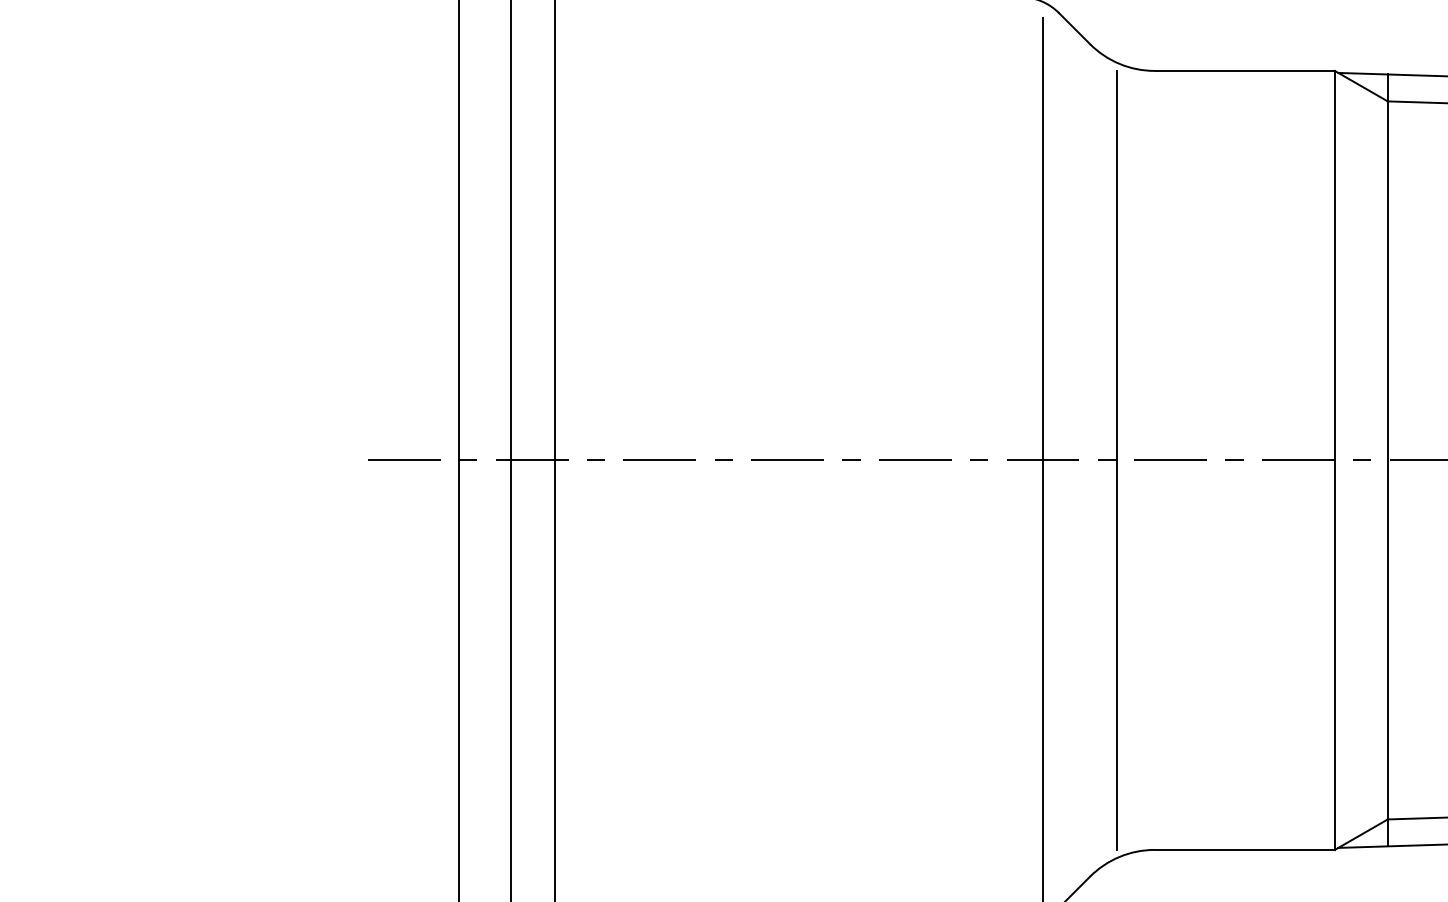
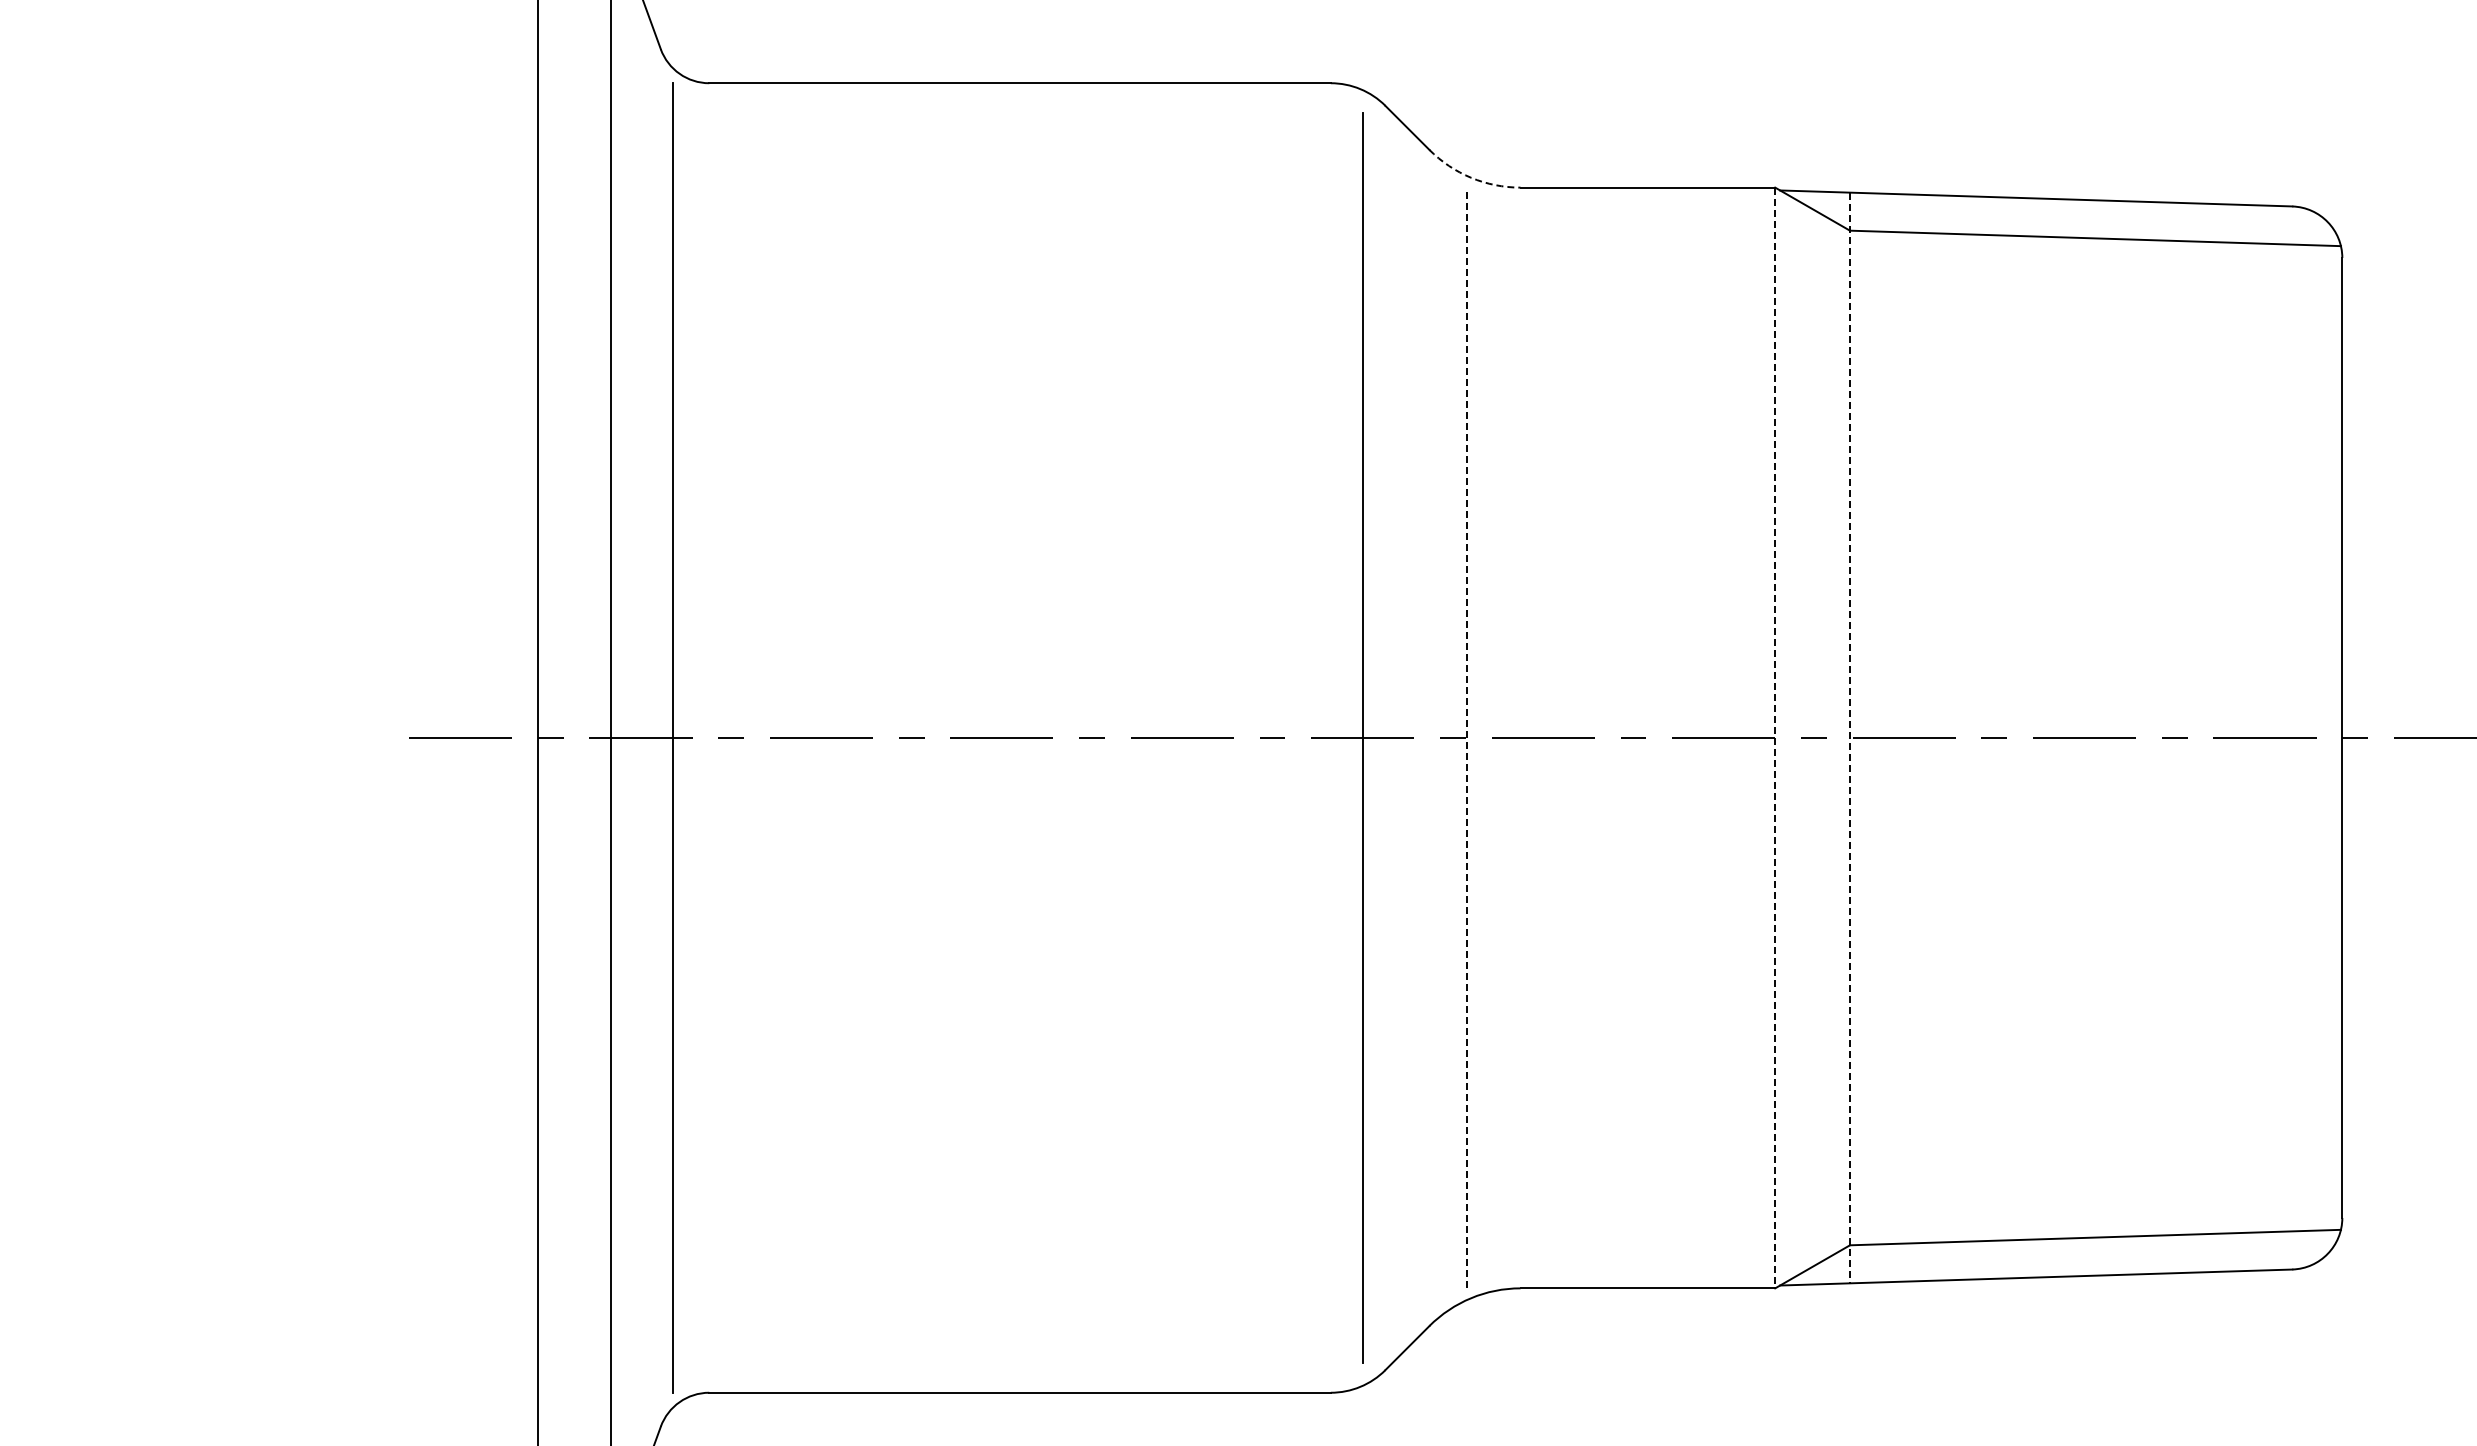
arc: (1119, 63) -> (1471, 177), solid -> dashed
line: (1117, 460) -> (1467, 737), solid -> dashed
line: (1335, 460) -> (1775, 738), solid -> dashed
line: (1387, 460) -> (1849, 738), solid -> dashed

